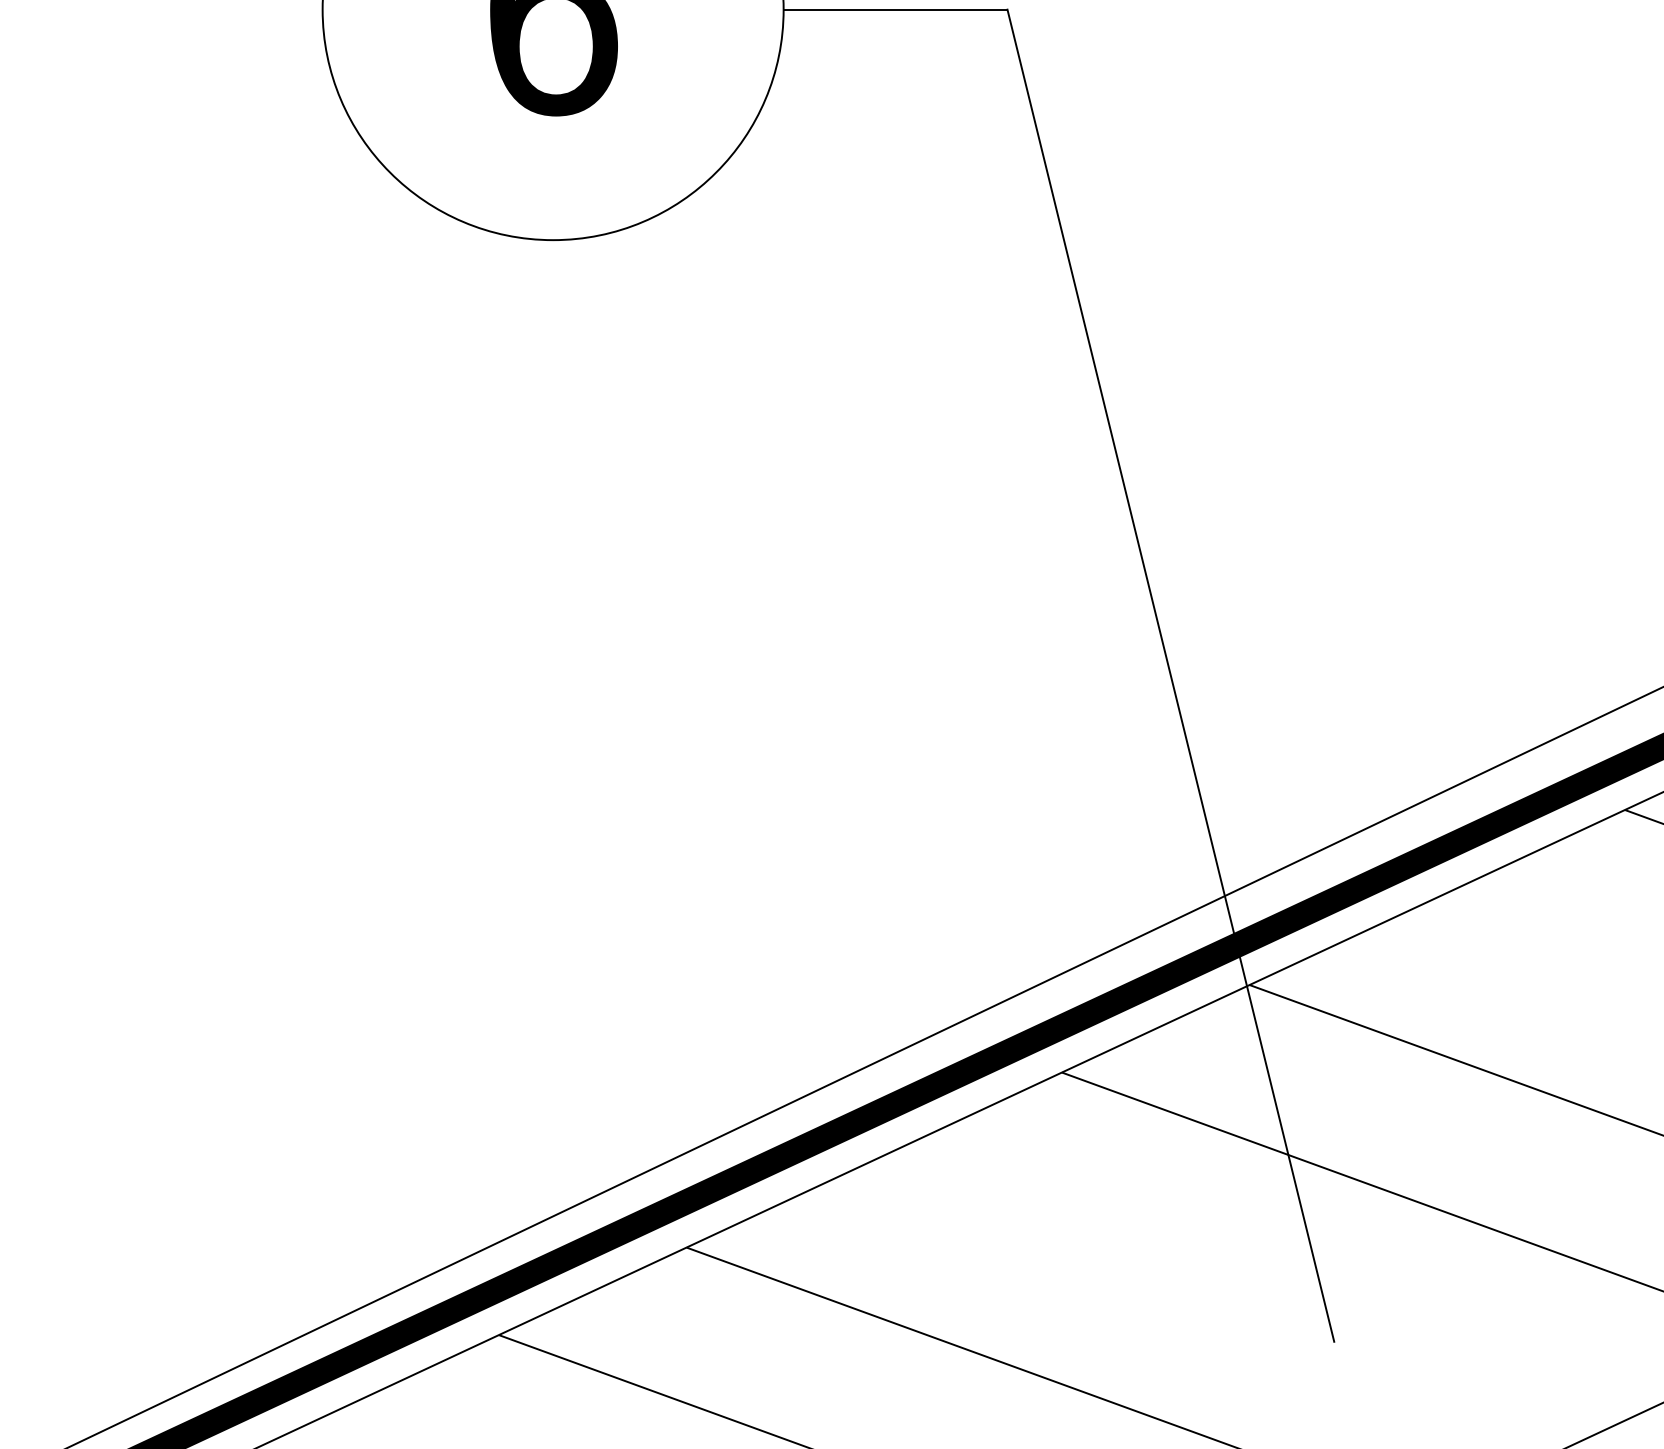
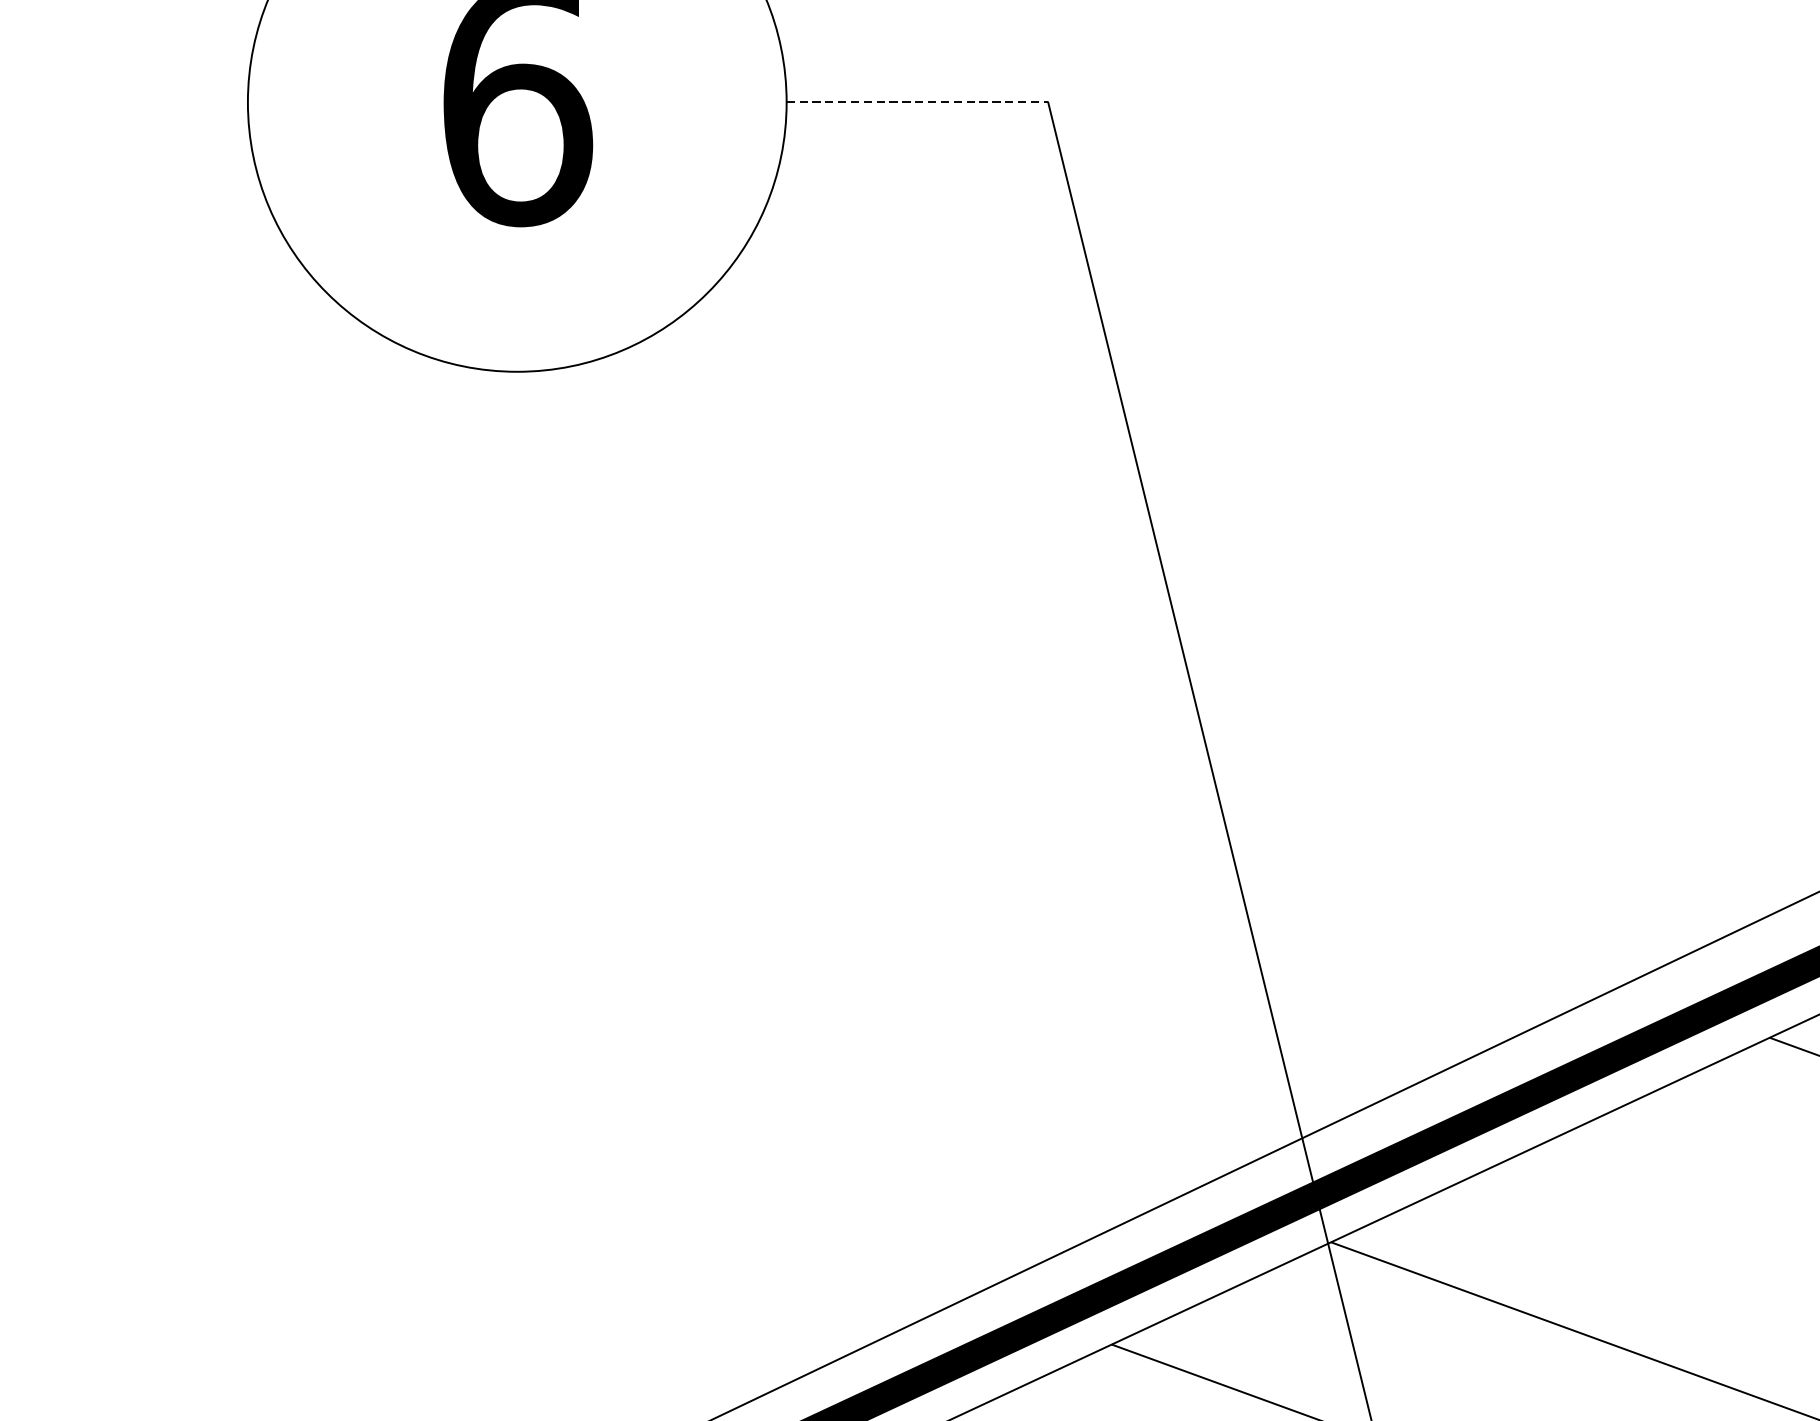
line: (895, 9) -> (917, 102), solid -> dashed

